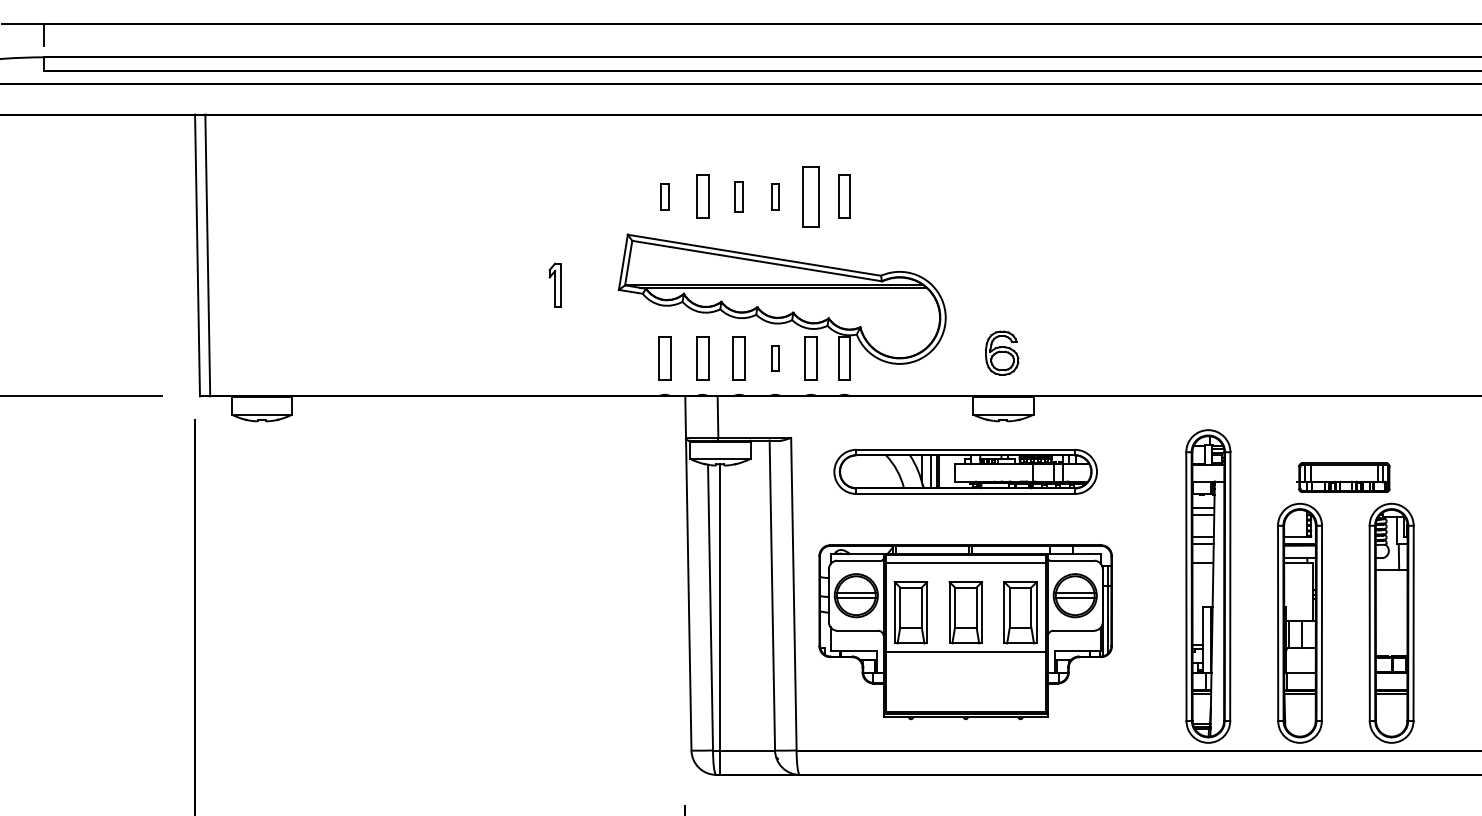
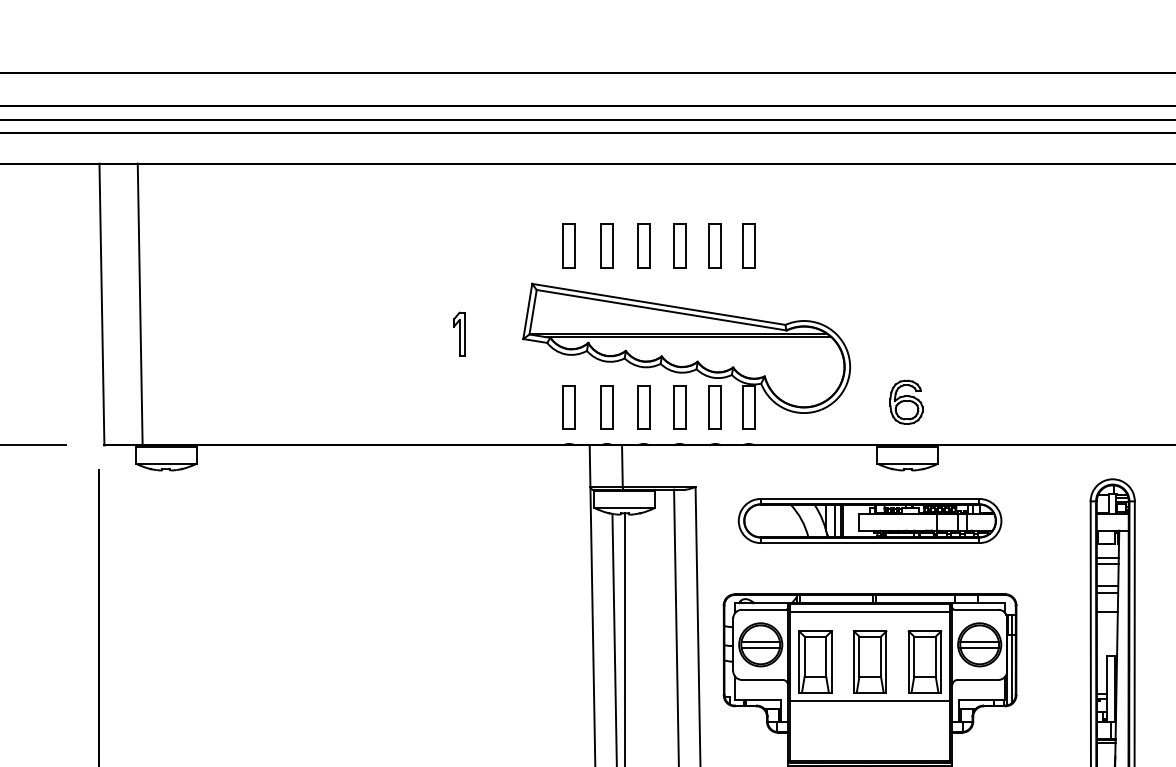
part: (664, 196) -> (568, 245), size x1.67
part: (738, 196) -> (642, 245), size x1.43
part: (774, 196) -> (678, 245), size x1.67
part: (810, 196) -> (714, 245), size x0.71
line: (207, 255) -> (139, 304), moved
part: (774, 358) -> (678, 407), size x1.67

